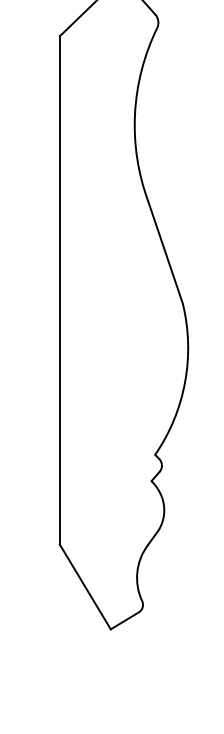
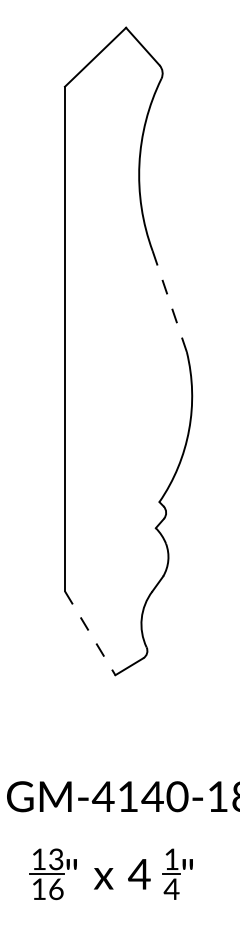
line: (165, 252) -> (169, 301), solid -> dashed
line: (85, 587) -> (90, 633), solid -> dashed

